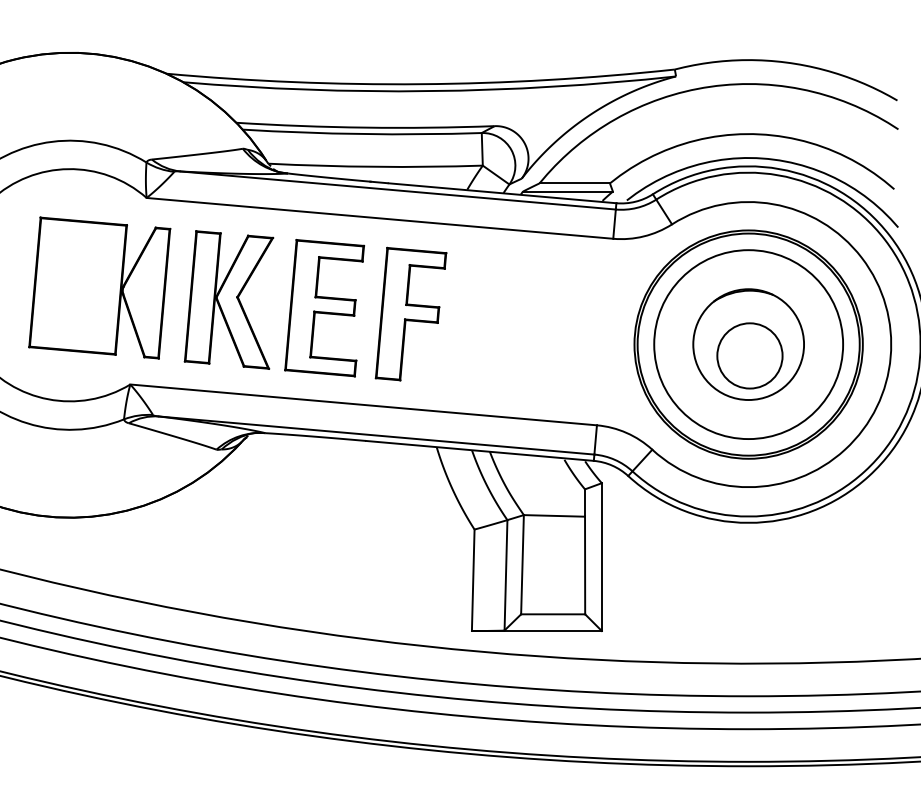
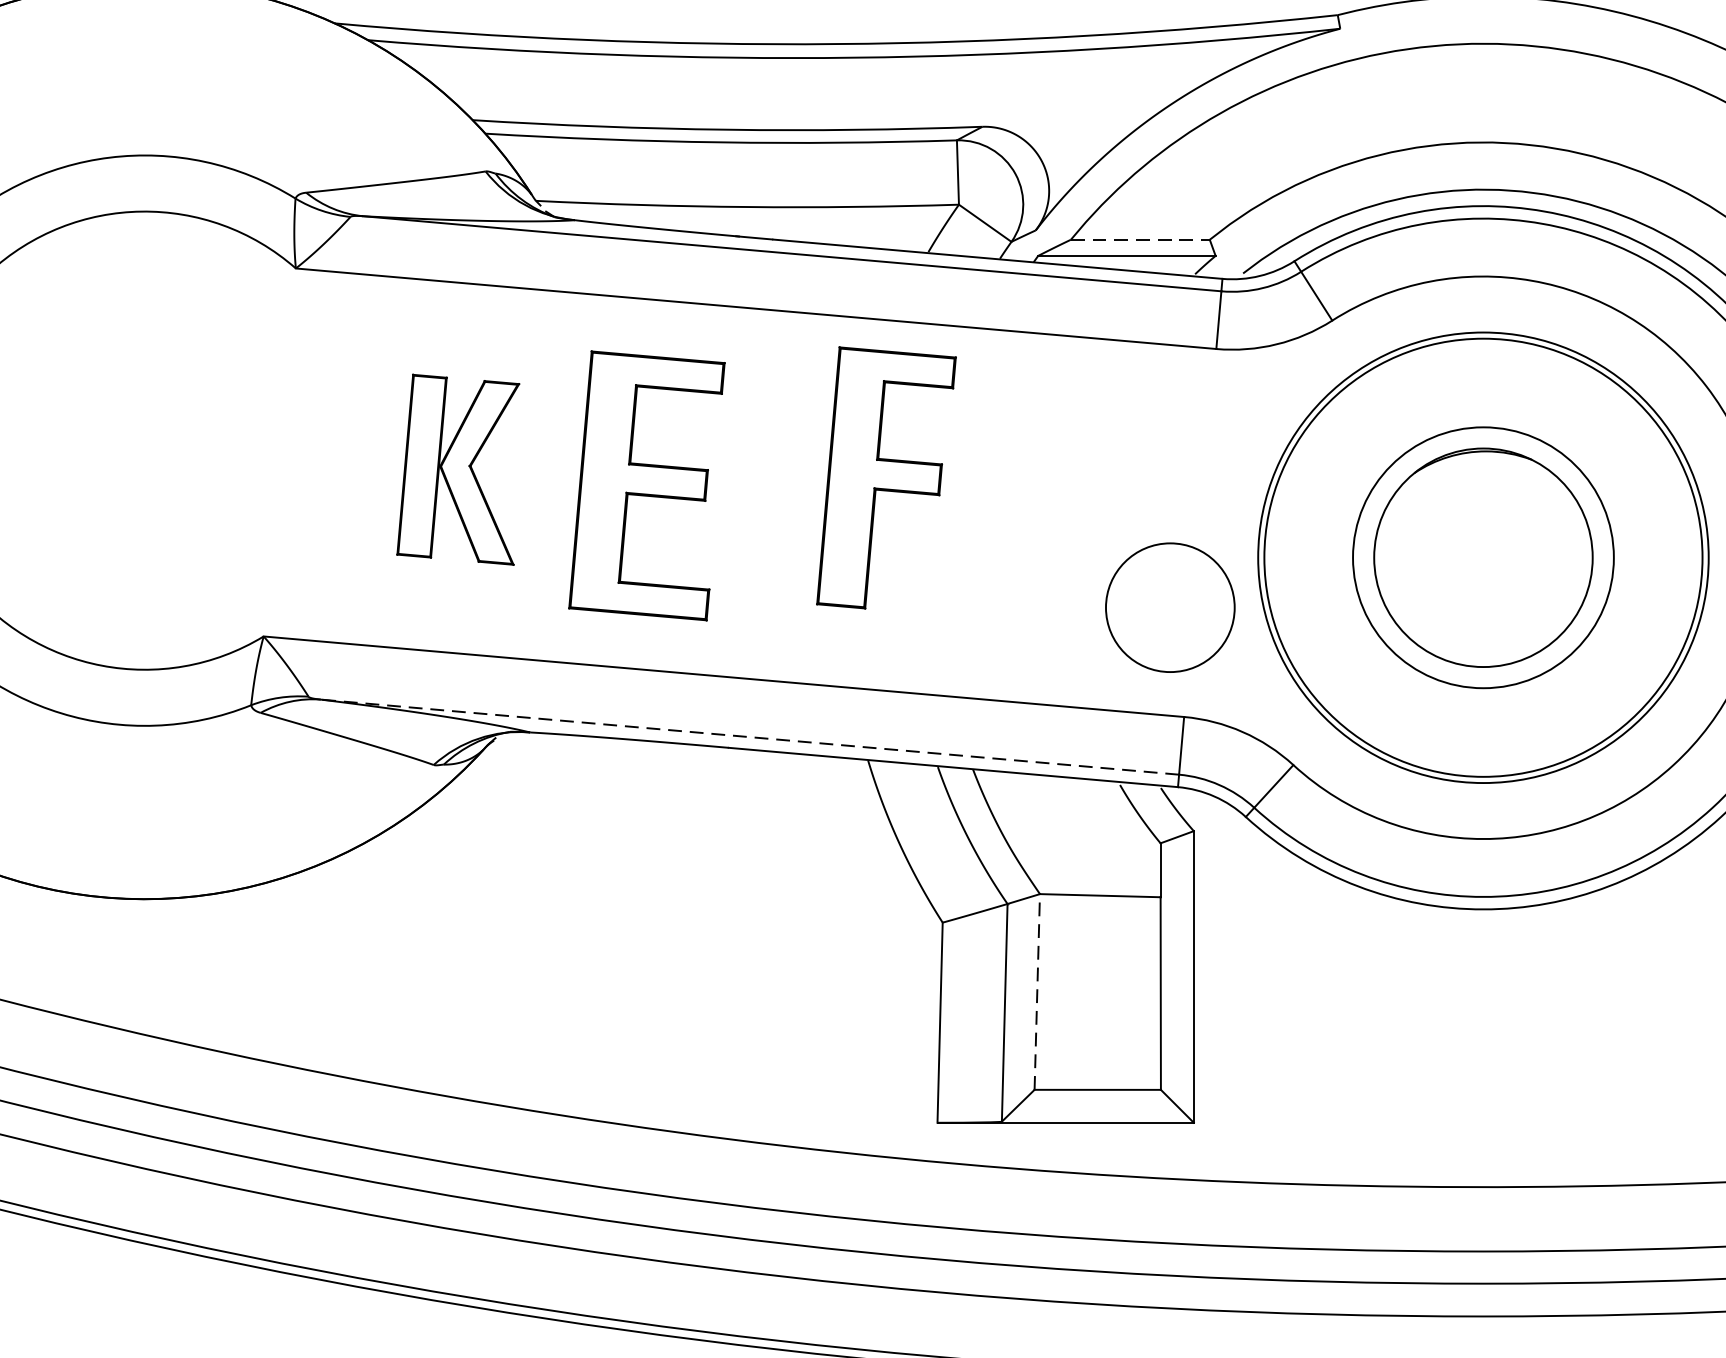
line: (575, 183) -> (1141, 239), solid -> dashed
part: (99, 287) -> (202, 445), removed
part: (228, 299) -> (457, 468), size x0.7
part: (410, 313) -> (885, 476), moved
circle: (748, 344) -> (1483, 557), size x0.7
circle: (749, 355) -> (1169, 606), moved
line: (376, 435) -> (749, 737), solid -> dashed
line: (522, 564) -> (1037, 991), solid -> dashed

